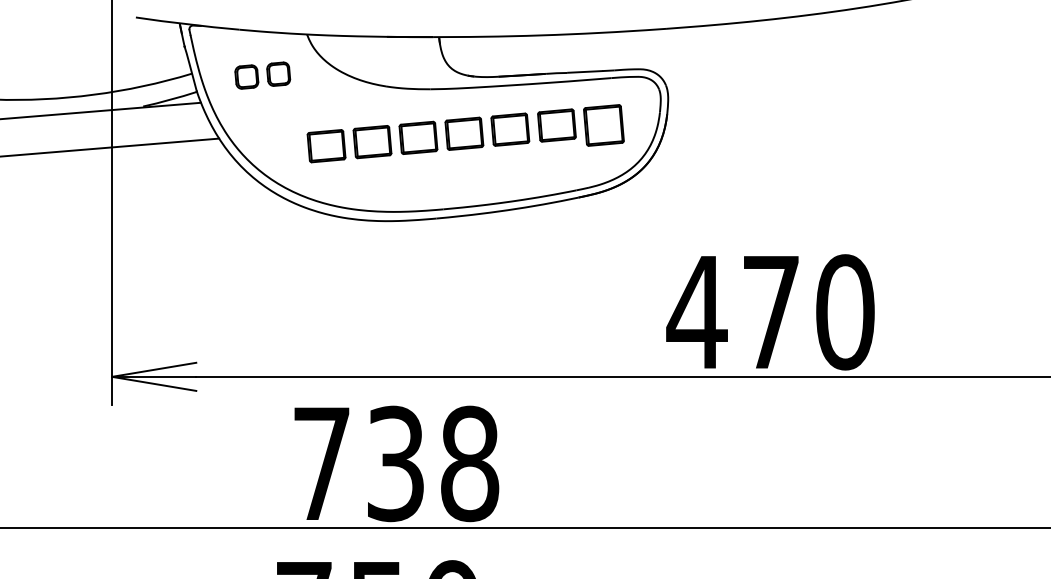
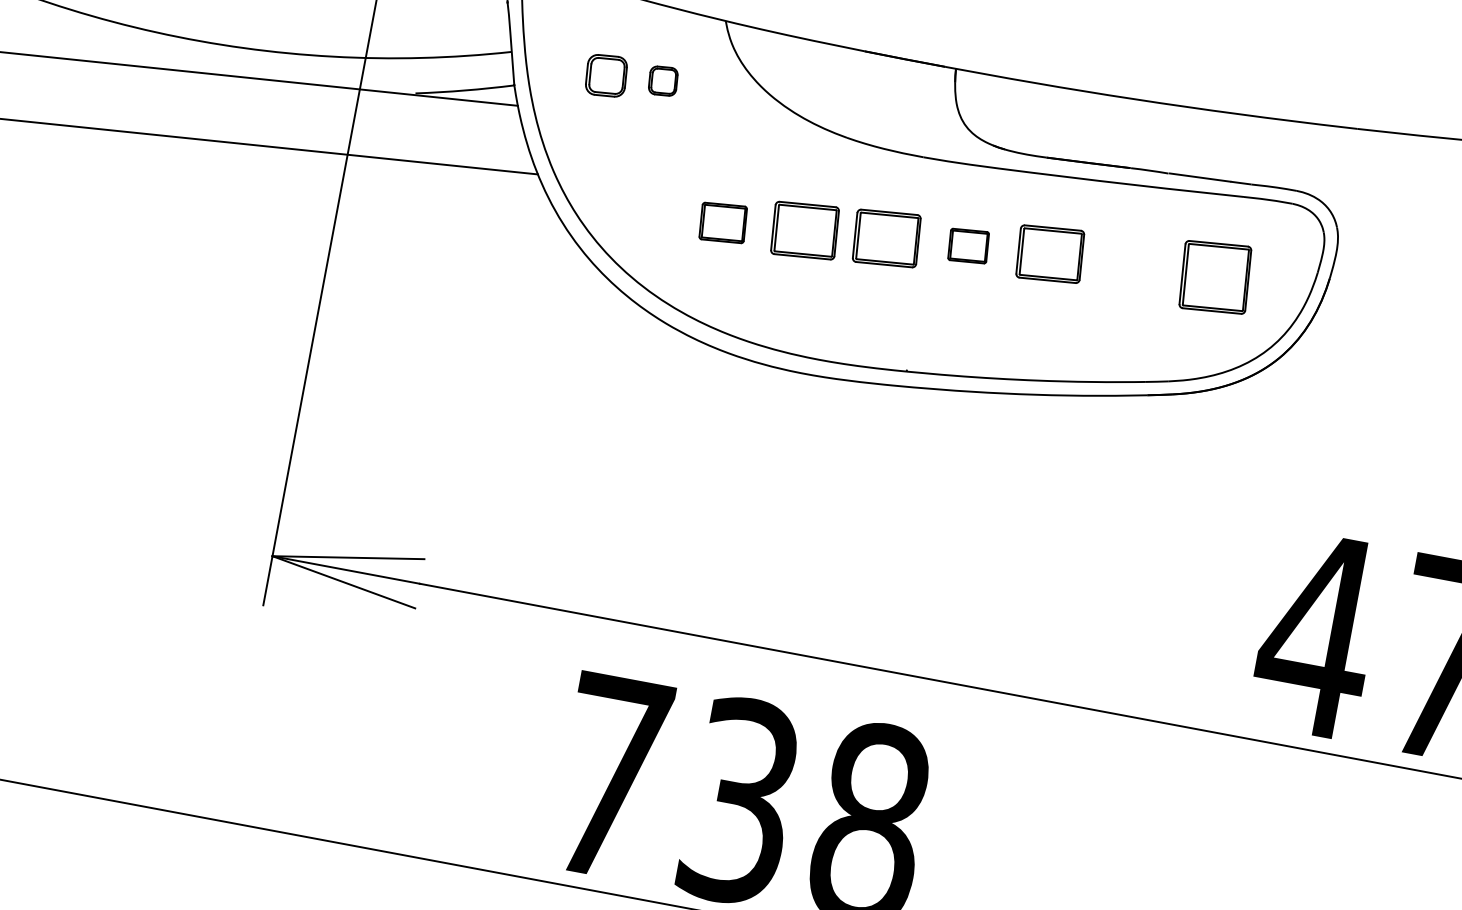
part: (278, 73) -> (663, 79), size x0.7
part: (556, 125) -> (1132, 261), removed
part: (464, 133) -> (968, 245), size x0.6
part: (326, 146) -> (723, 223), size x0.7

